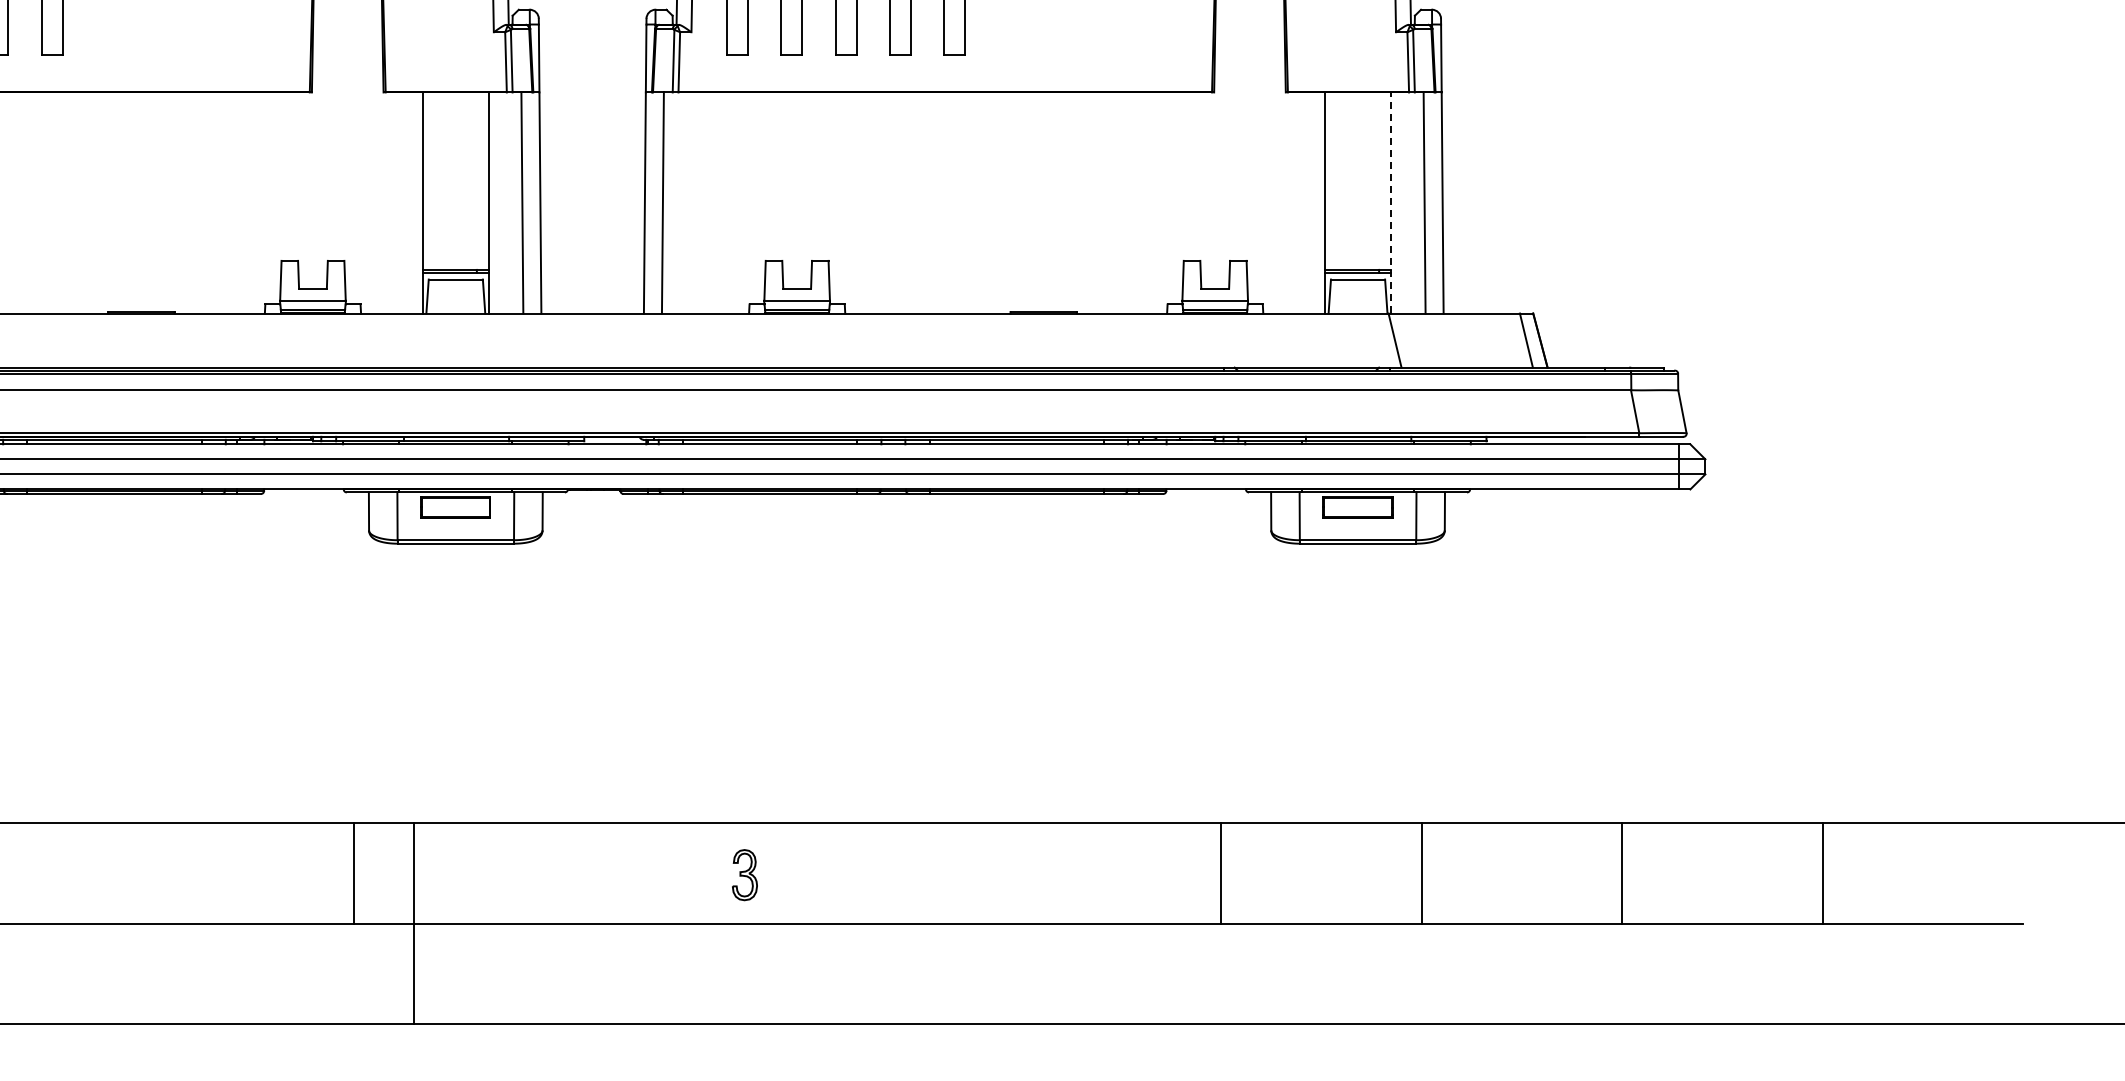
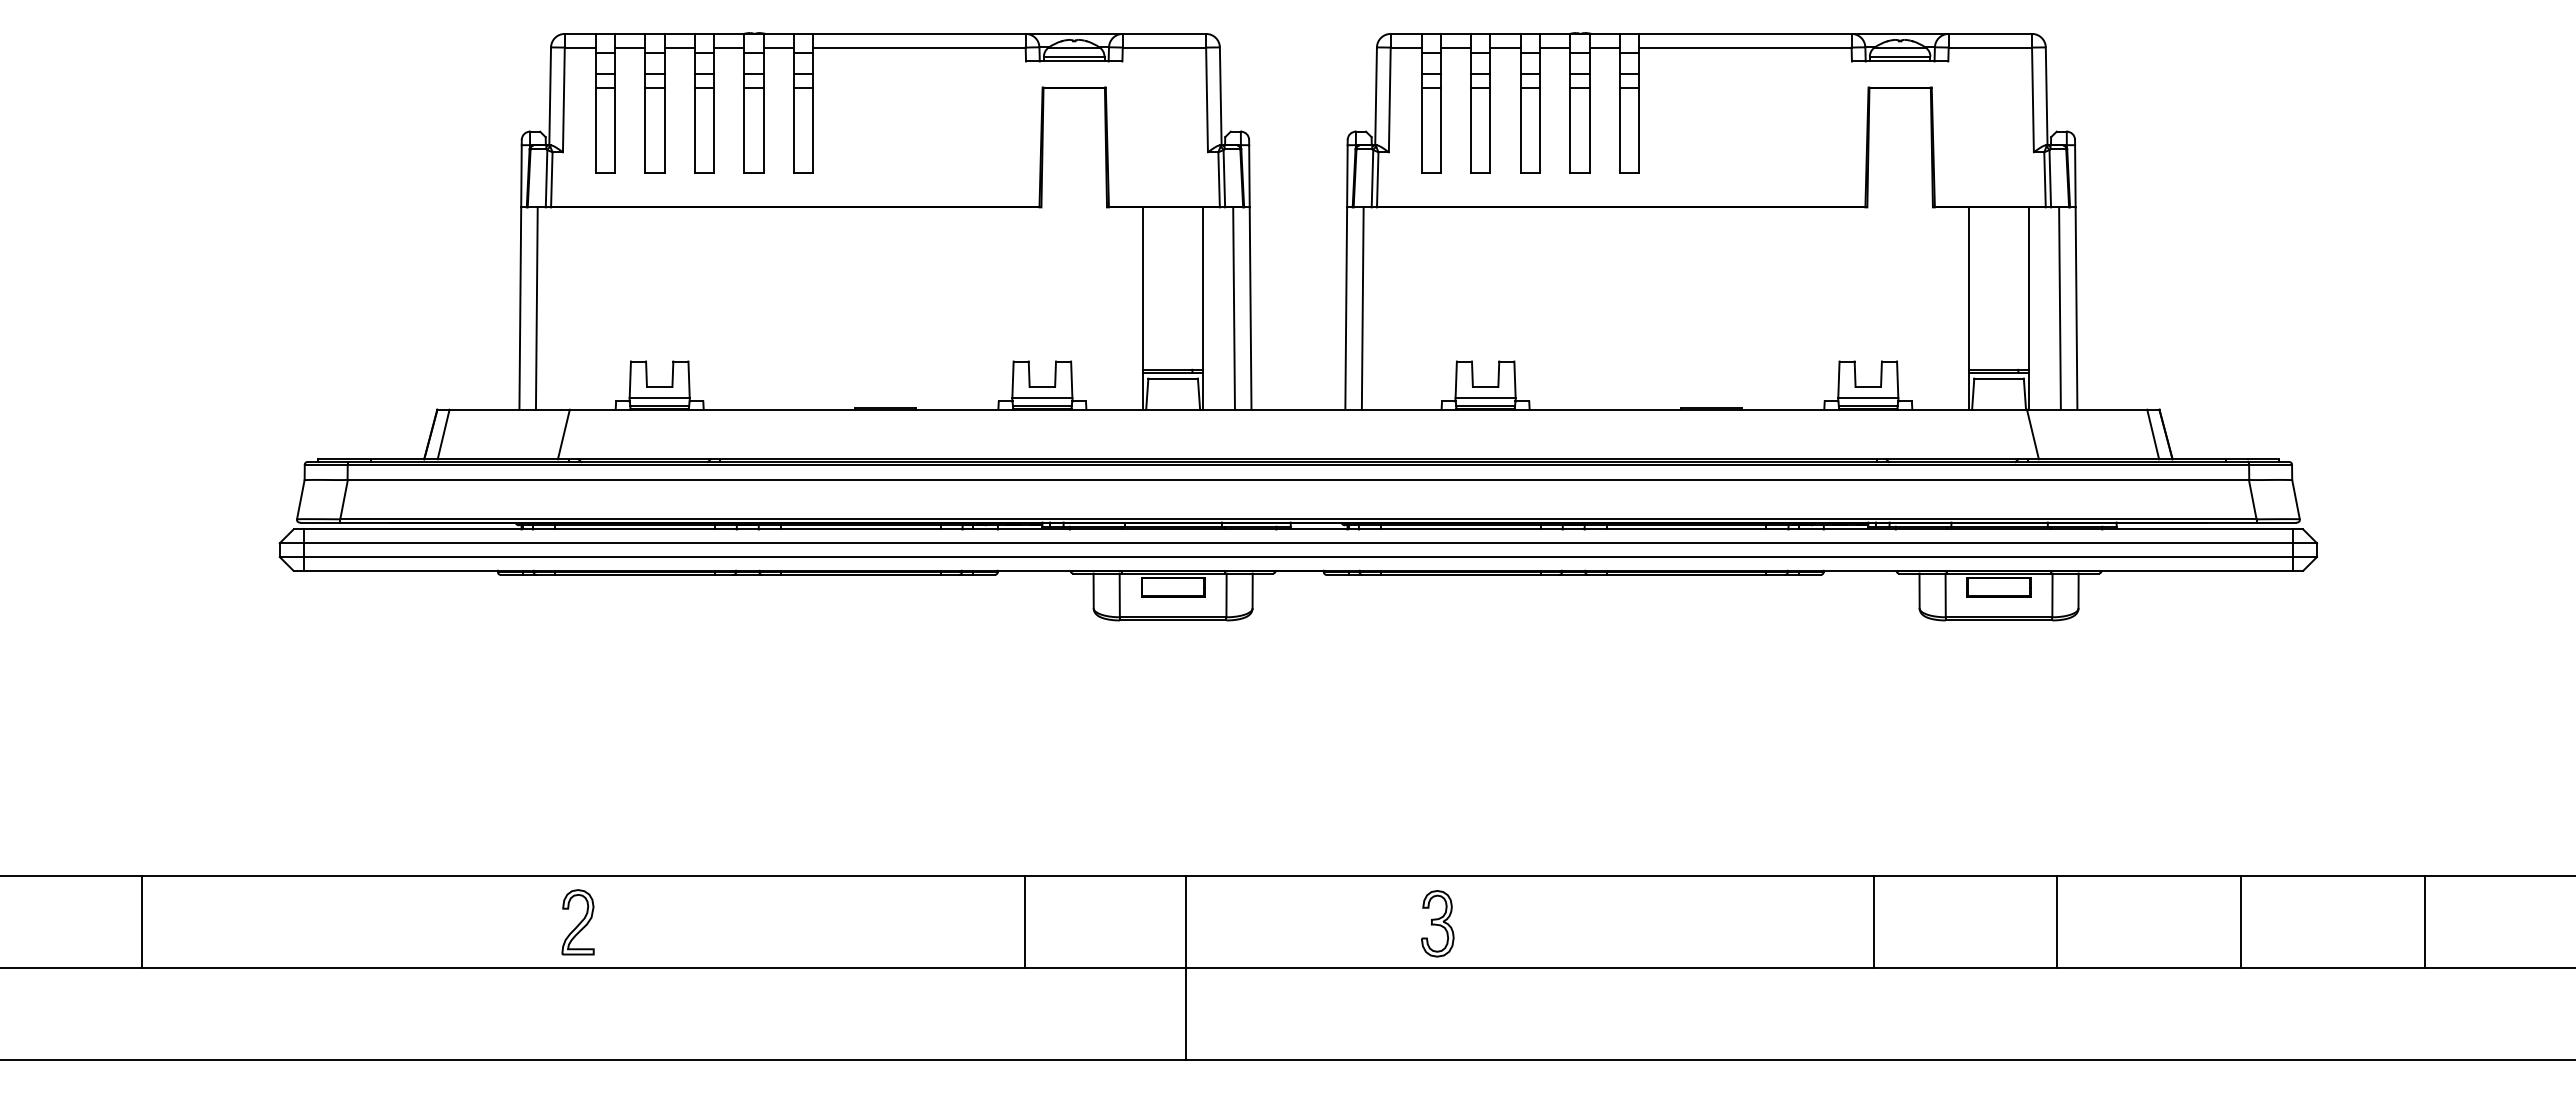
line: (1391, 202) -> (2029, 308), dashed -> solid
line: (354, 873) -> (1025, 922), moved
part: (744, 874) -> (1437, 923), size x1.43
line: (413, 923) -> (1185, 968), moved

